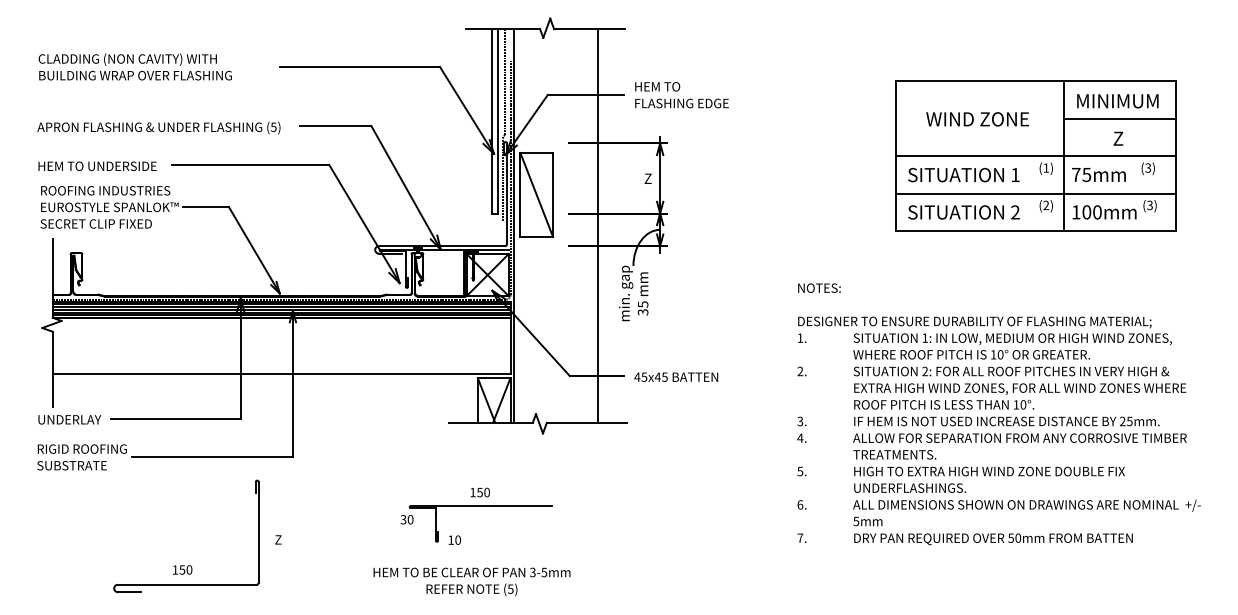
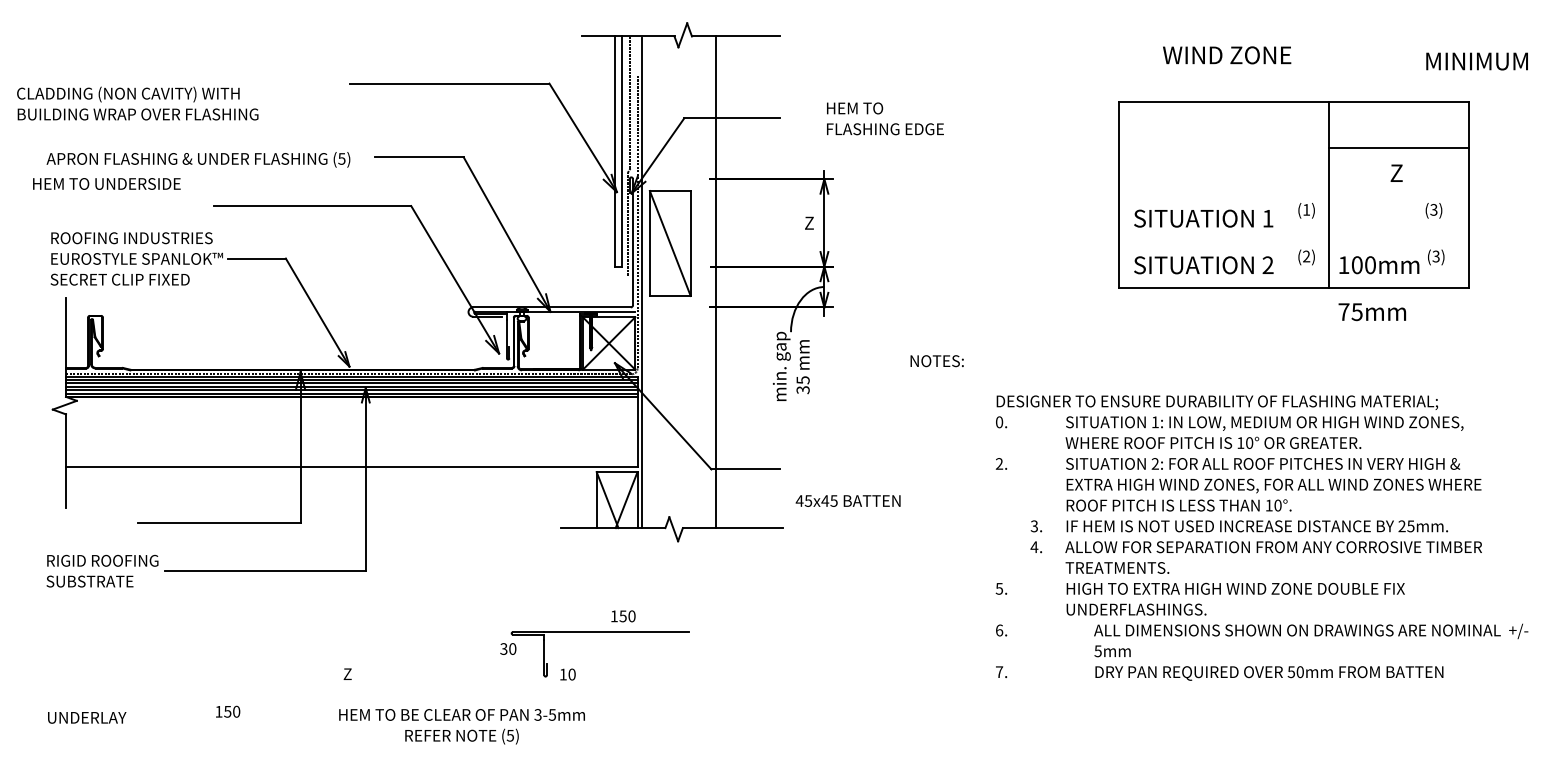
text: (134, 66) -> (136, 103), moved
text: (681, 95) -> (884, 119), moved
text: (1117, 101) -> (1476, 61), moved
text: (977, 119) -> (1226, 55), moved
line: (1035, 156) -> (1293, 195), removed
text: (97, 166) -> (106, 184), moved
text: (1098, 175) -> (1371, 312), moved
line: (1035, 193) -> (1293, 241), removed
line: (598, 225) -> (716, 281), moved
text: (819, 287) -> (937, 360), moved
text: (800, 337) -> (999, 421), 1. -> 0.
text: (676, 376) -> (848, 500), moved
text: (69, 419) -> (86, 717), moved
text: (801, 429) -> (1035, 536), moved
text: (479, 492) -> (622, 616), moved
text: (1026, 522) -> (1310, 652), moved
text: (471, 581) -> (461, 726), moved
part: (186, 584) -> (232, 729), removed

